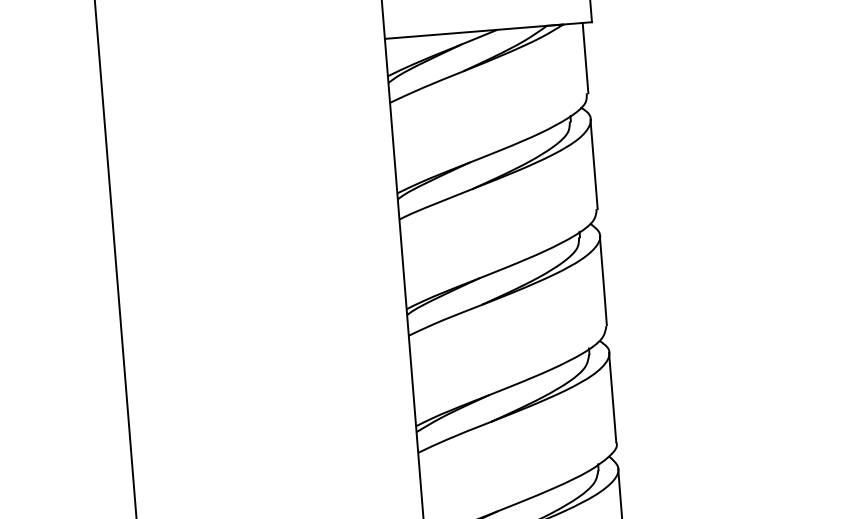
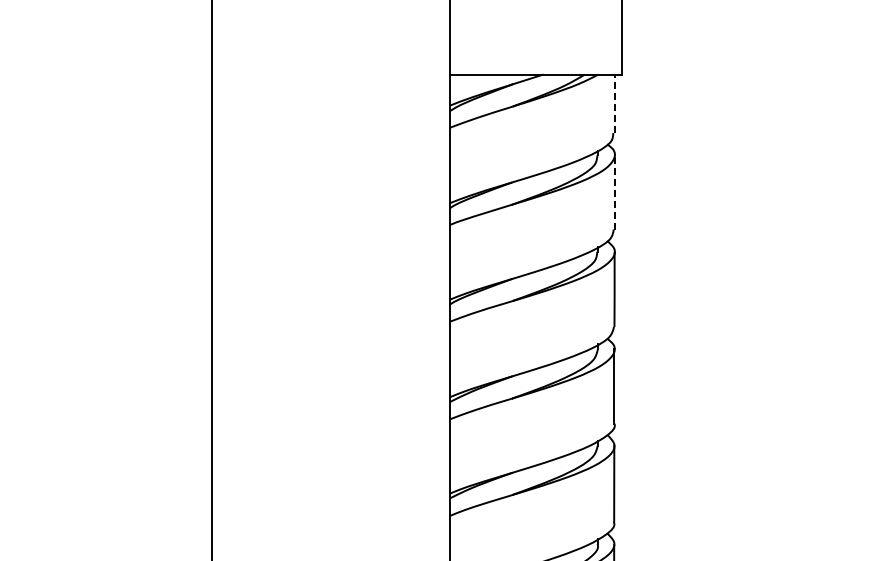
line: (585, 57) -> (614, 103), solid -> dashed
line: (593, 163) -> (614, 191), solid -> dashed

